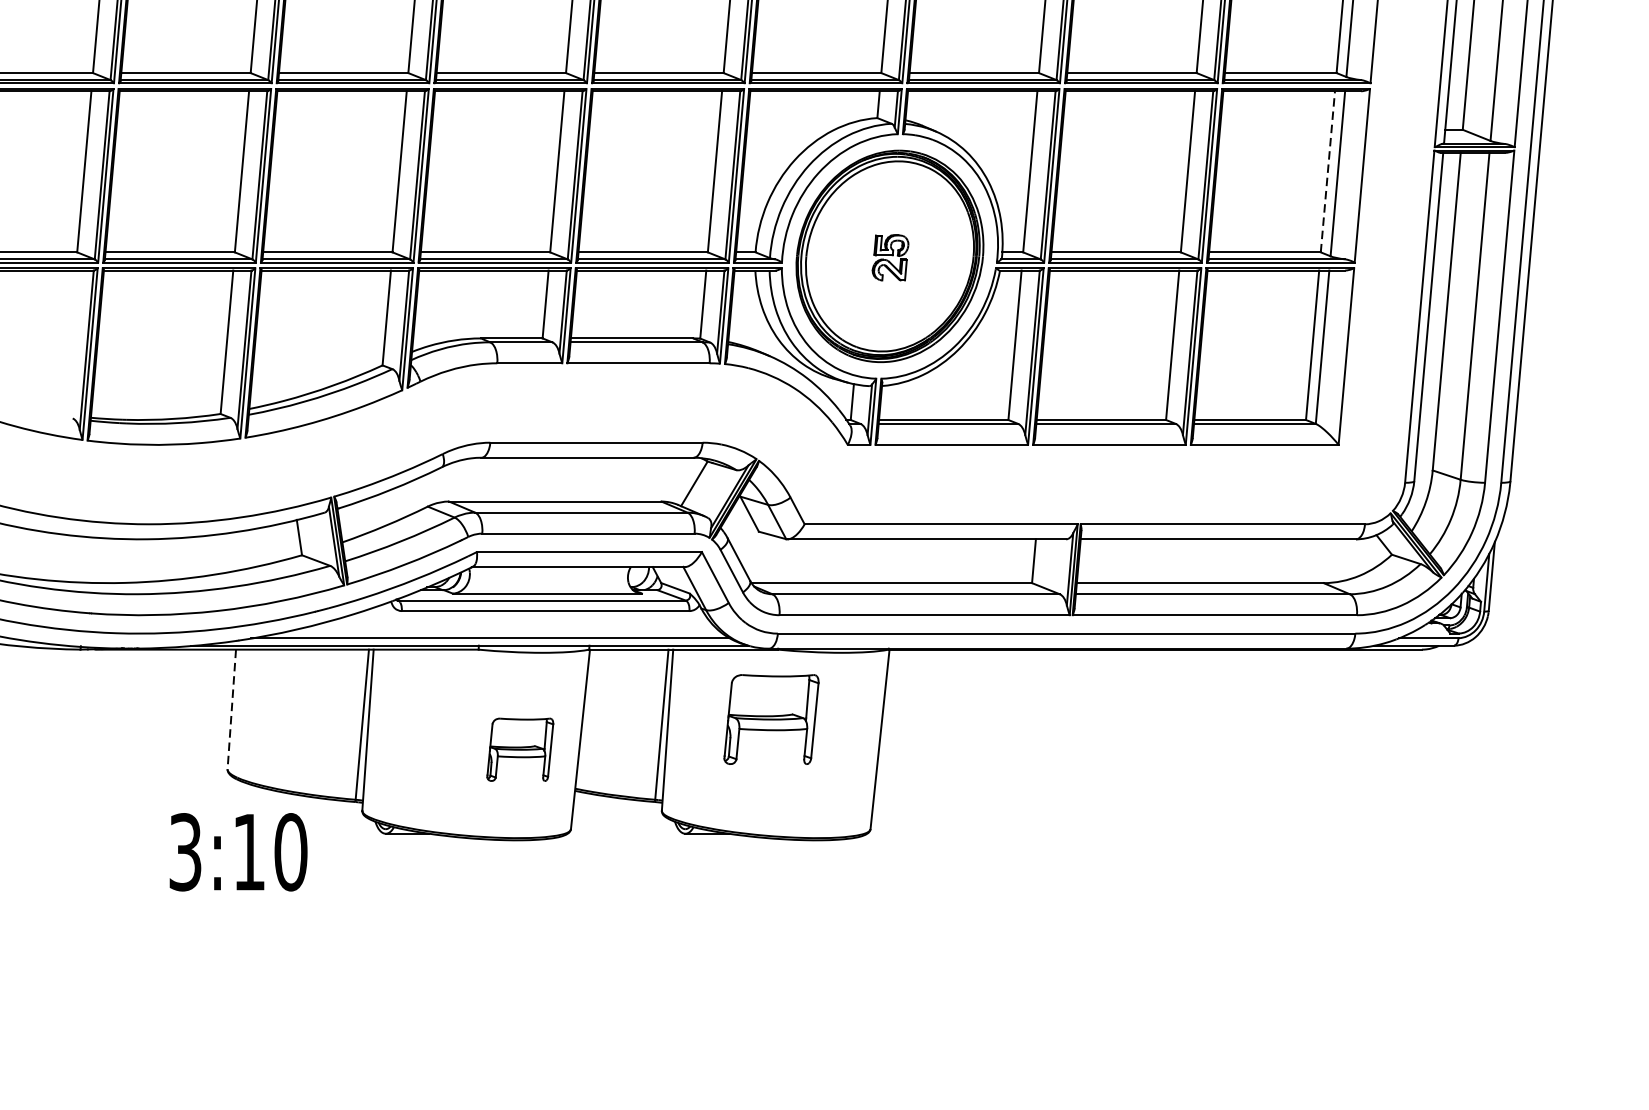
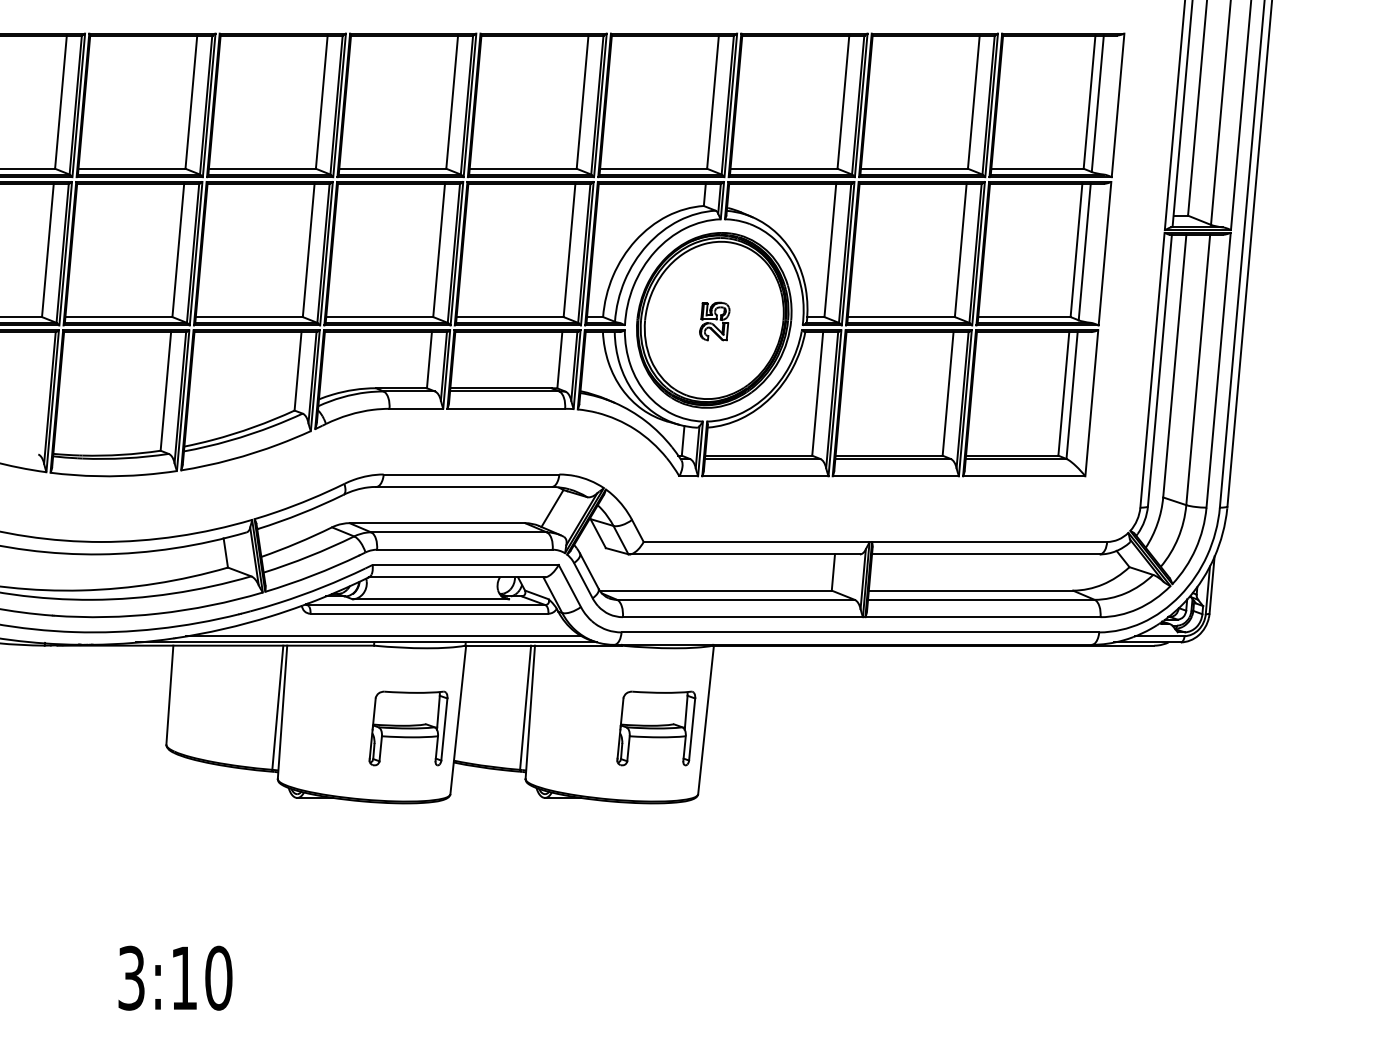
line: (1327, 171) -> (1076, 250), dashed -> solid
line: (231, 709) -> (169, 695), dashed -> solid
part: (771, 719) -> (656, 728), moved
part: (520, 749) -> (408, 728), size x1.43
text: (238, 851) -> (175, 977), moved

